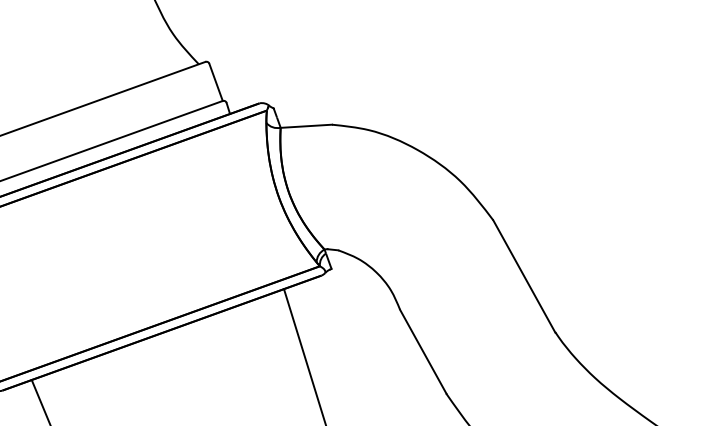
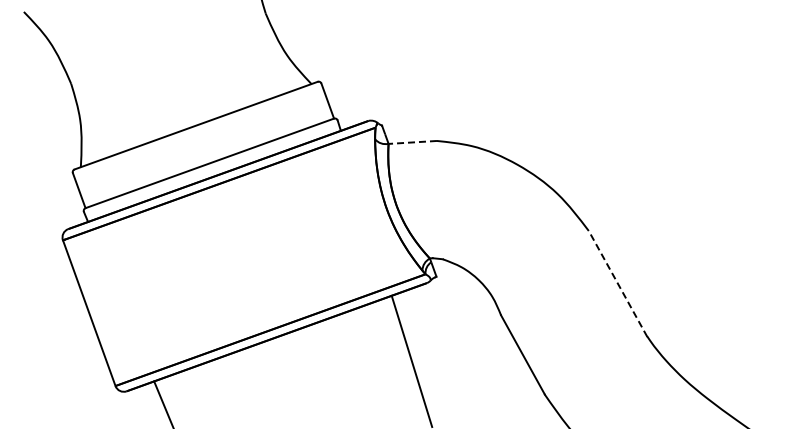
line: (306, 126) -> (412, 142), solid -> dashed
line: (524, 276) -> (618, 283), solid -> dashed

